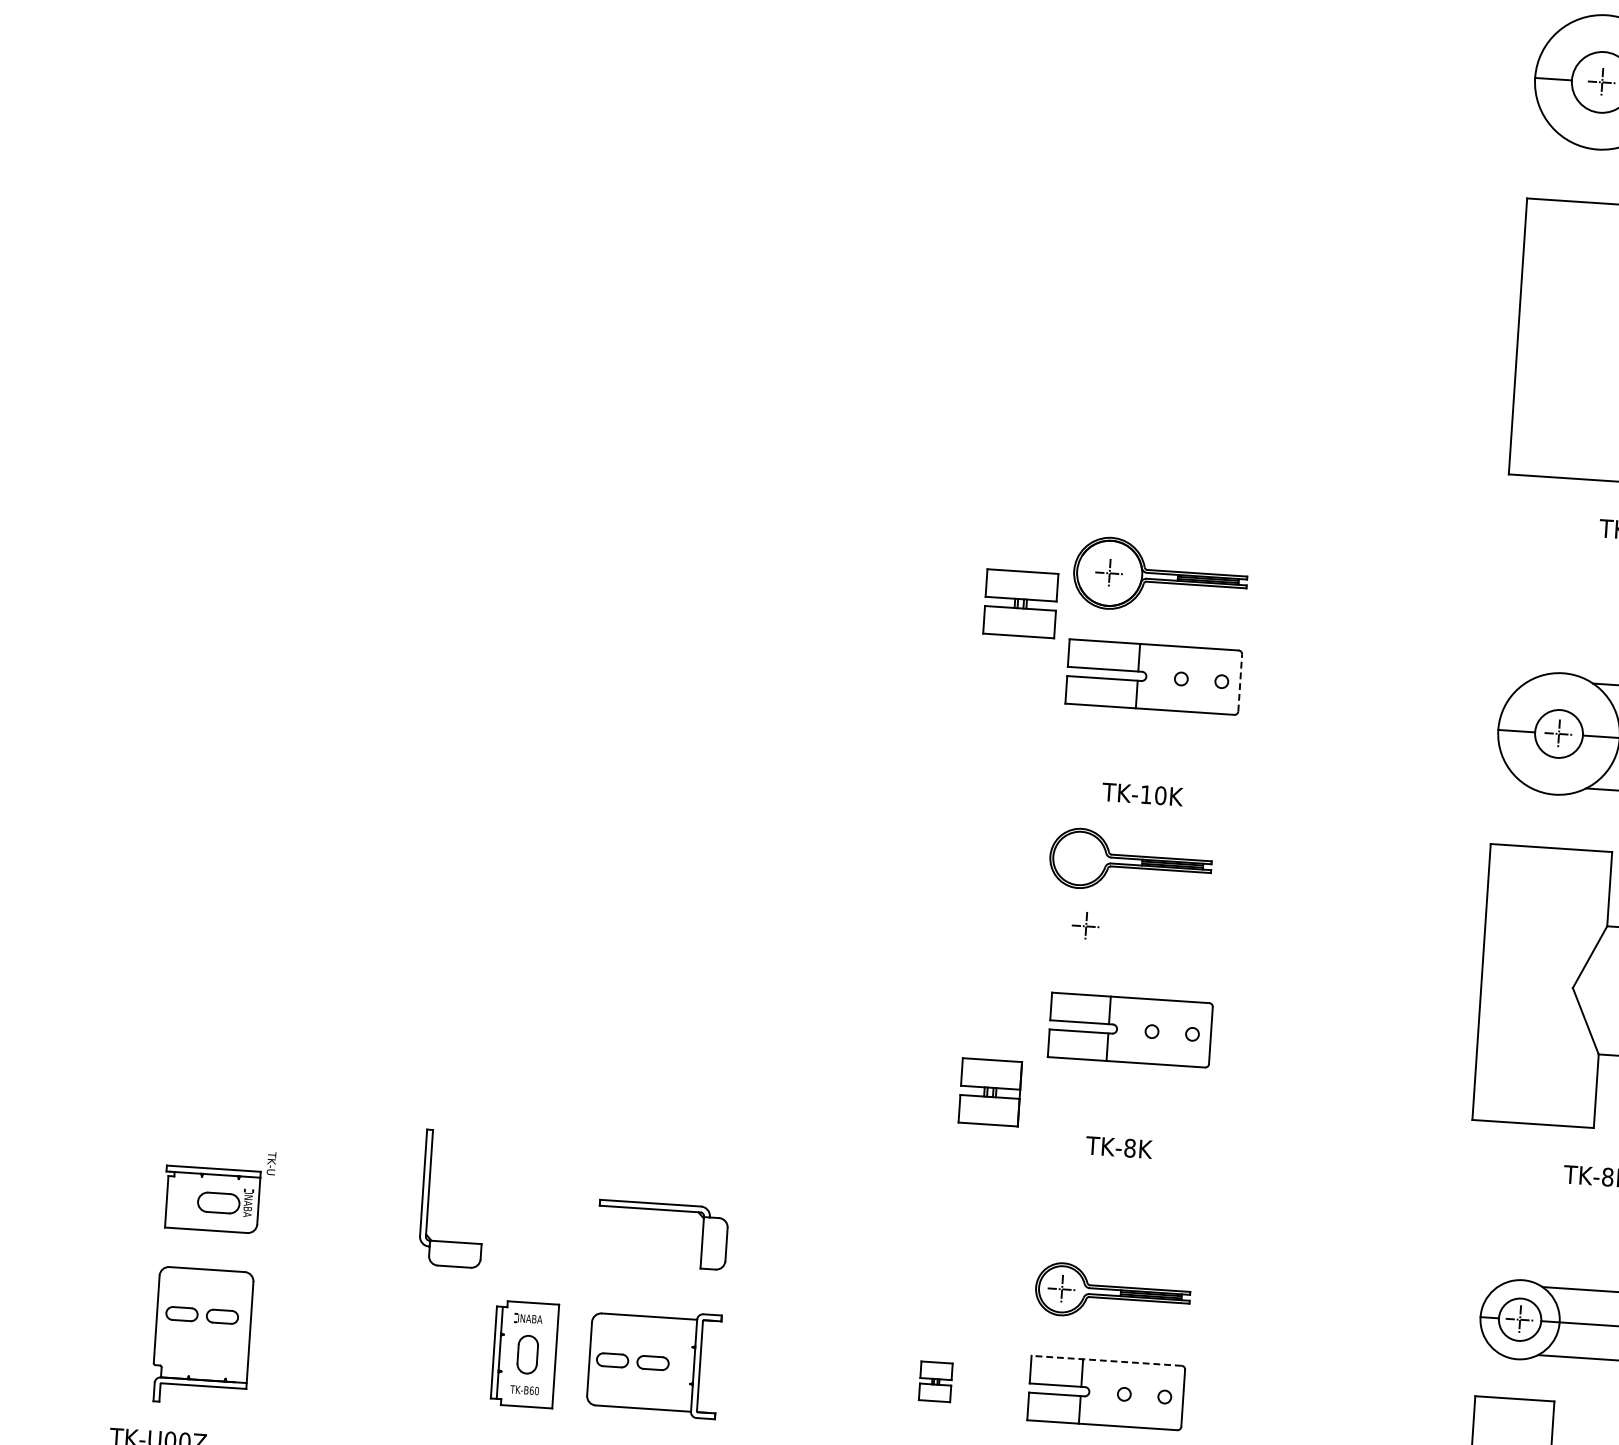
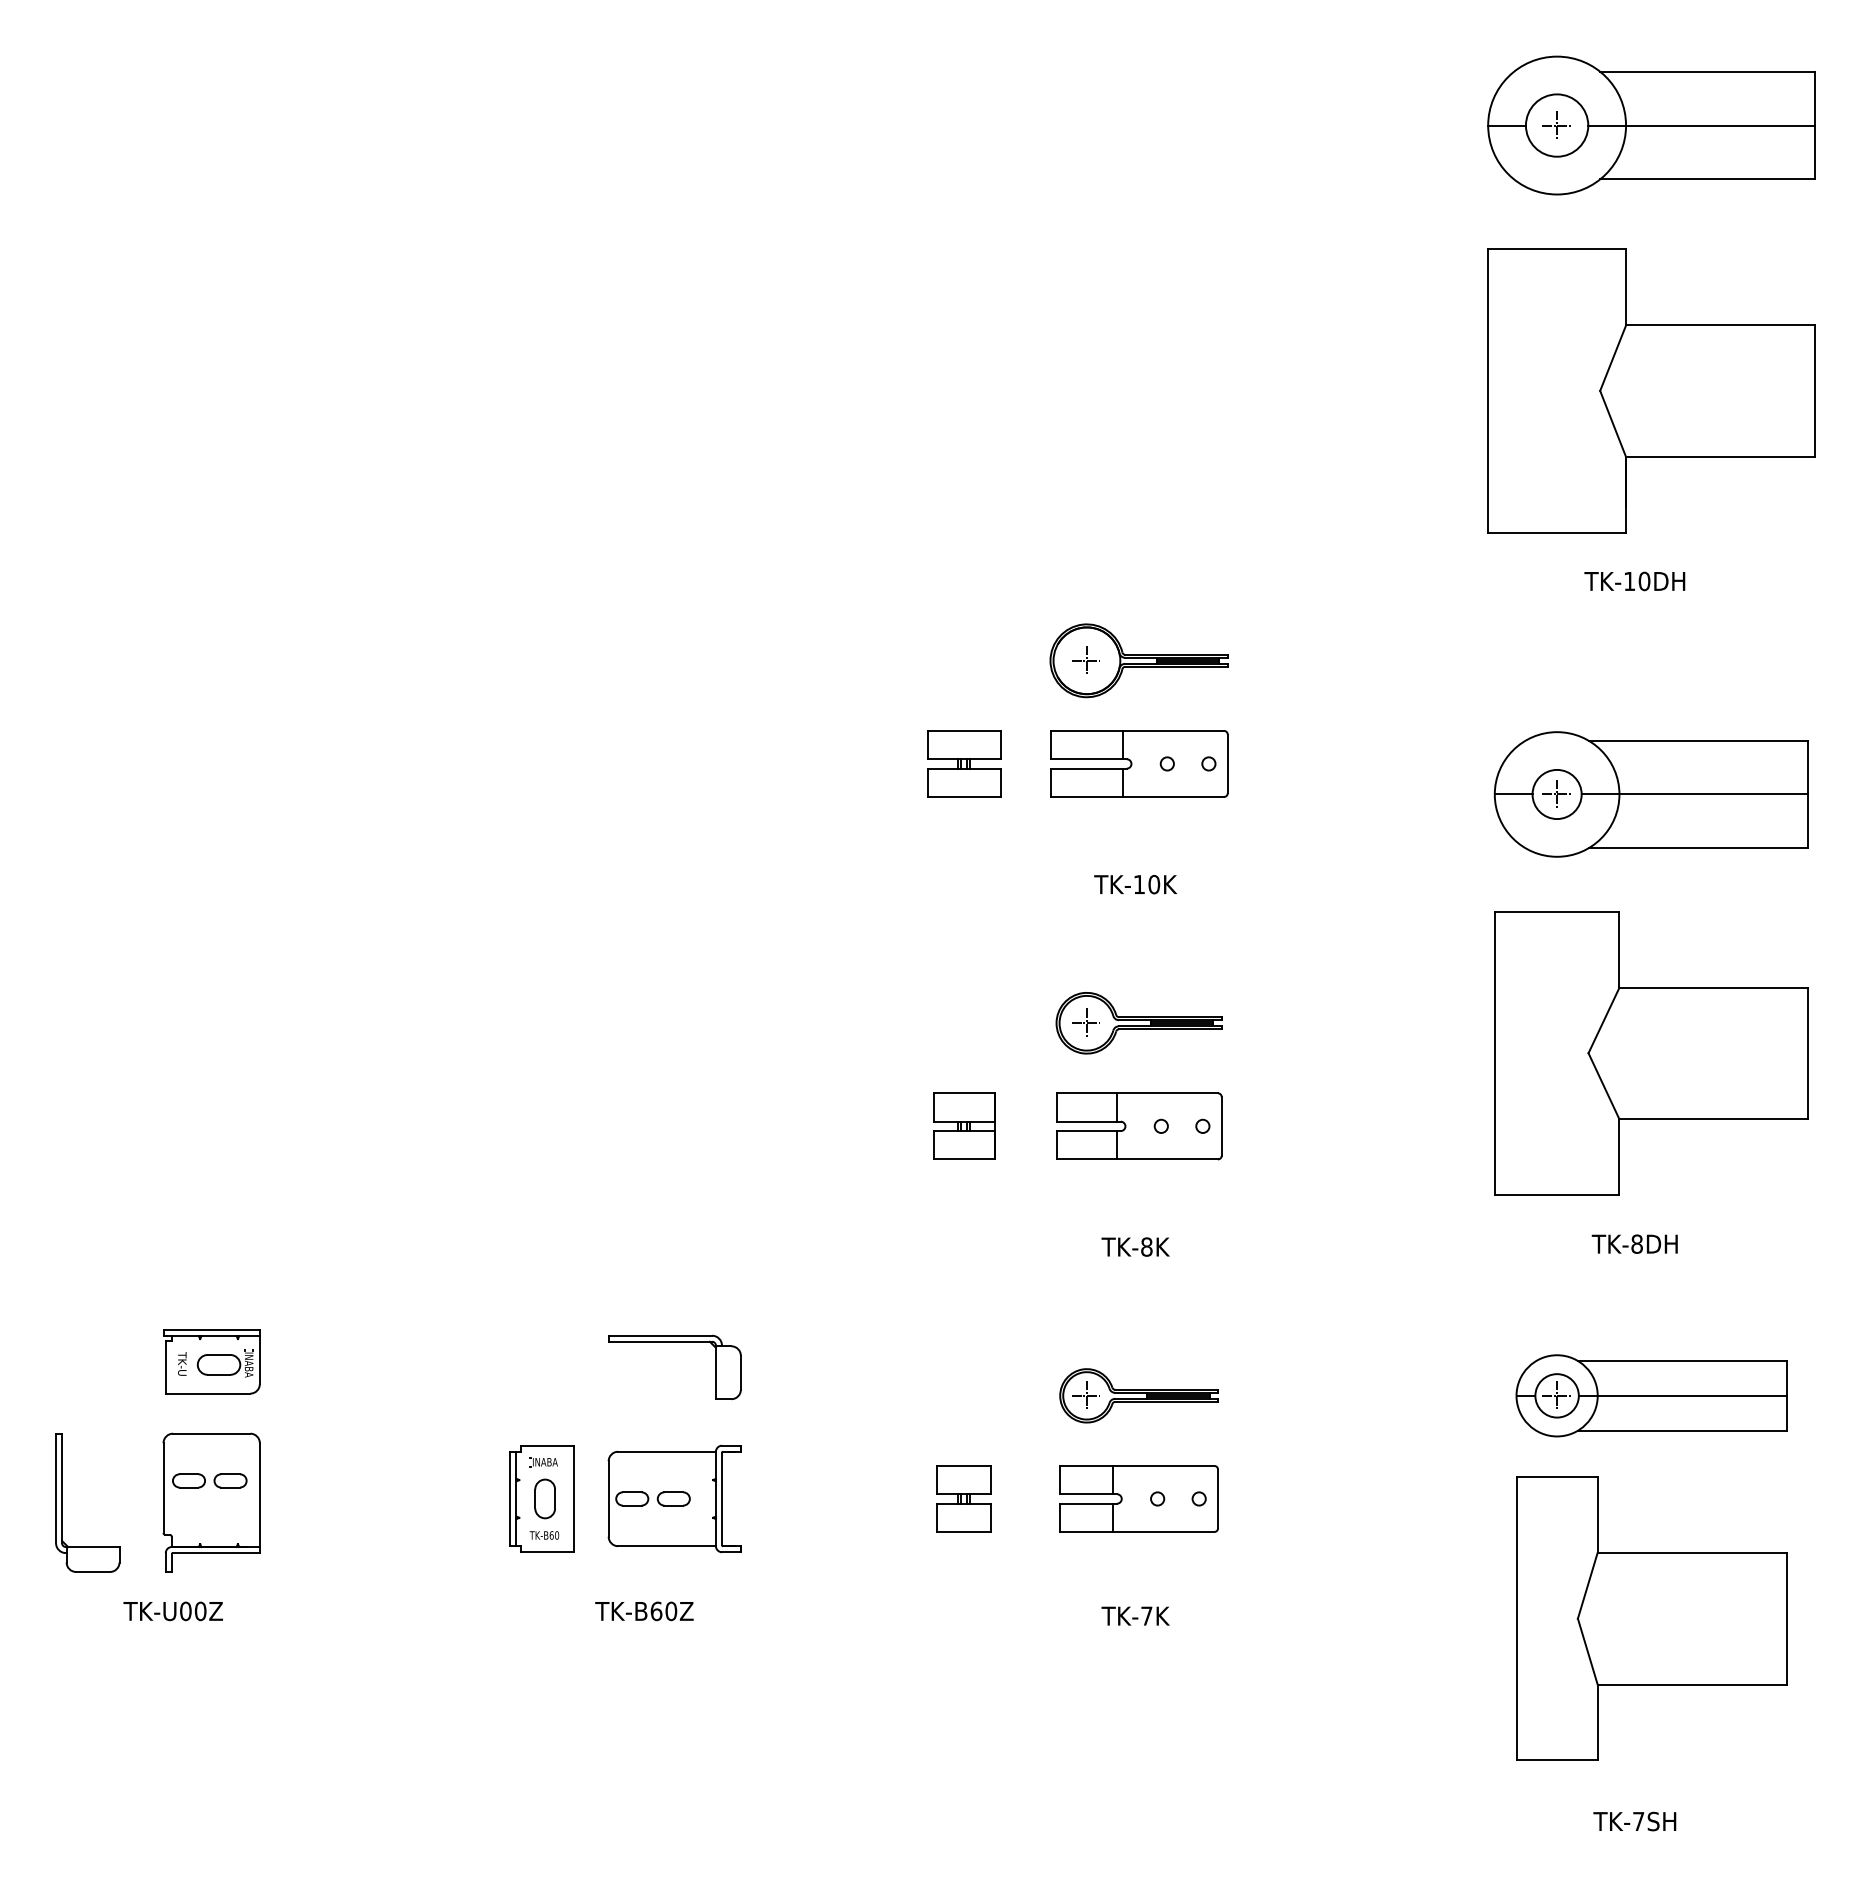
part: (1021, 603) -> (964, 763), moved
line: (1239, 682) -> (1227, 763), dashed -> solid
part: (1130, 862) -> (1138, 1023), moved
part: (990, 1091) -> (964, 1125), moved
text: (271, 1163) -> (182, 1363), moved
part: (428, 1197) -> (62, 1502), moved
line: (1105, 1360) -> (1136, 1465), dashed -> solid
part: (935, 1381) -> (963, 1498), size x1.67

